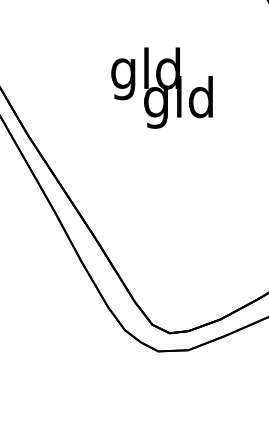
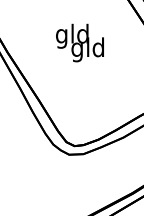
text: (160, 86) -> (79, 42), moved

